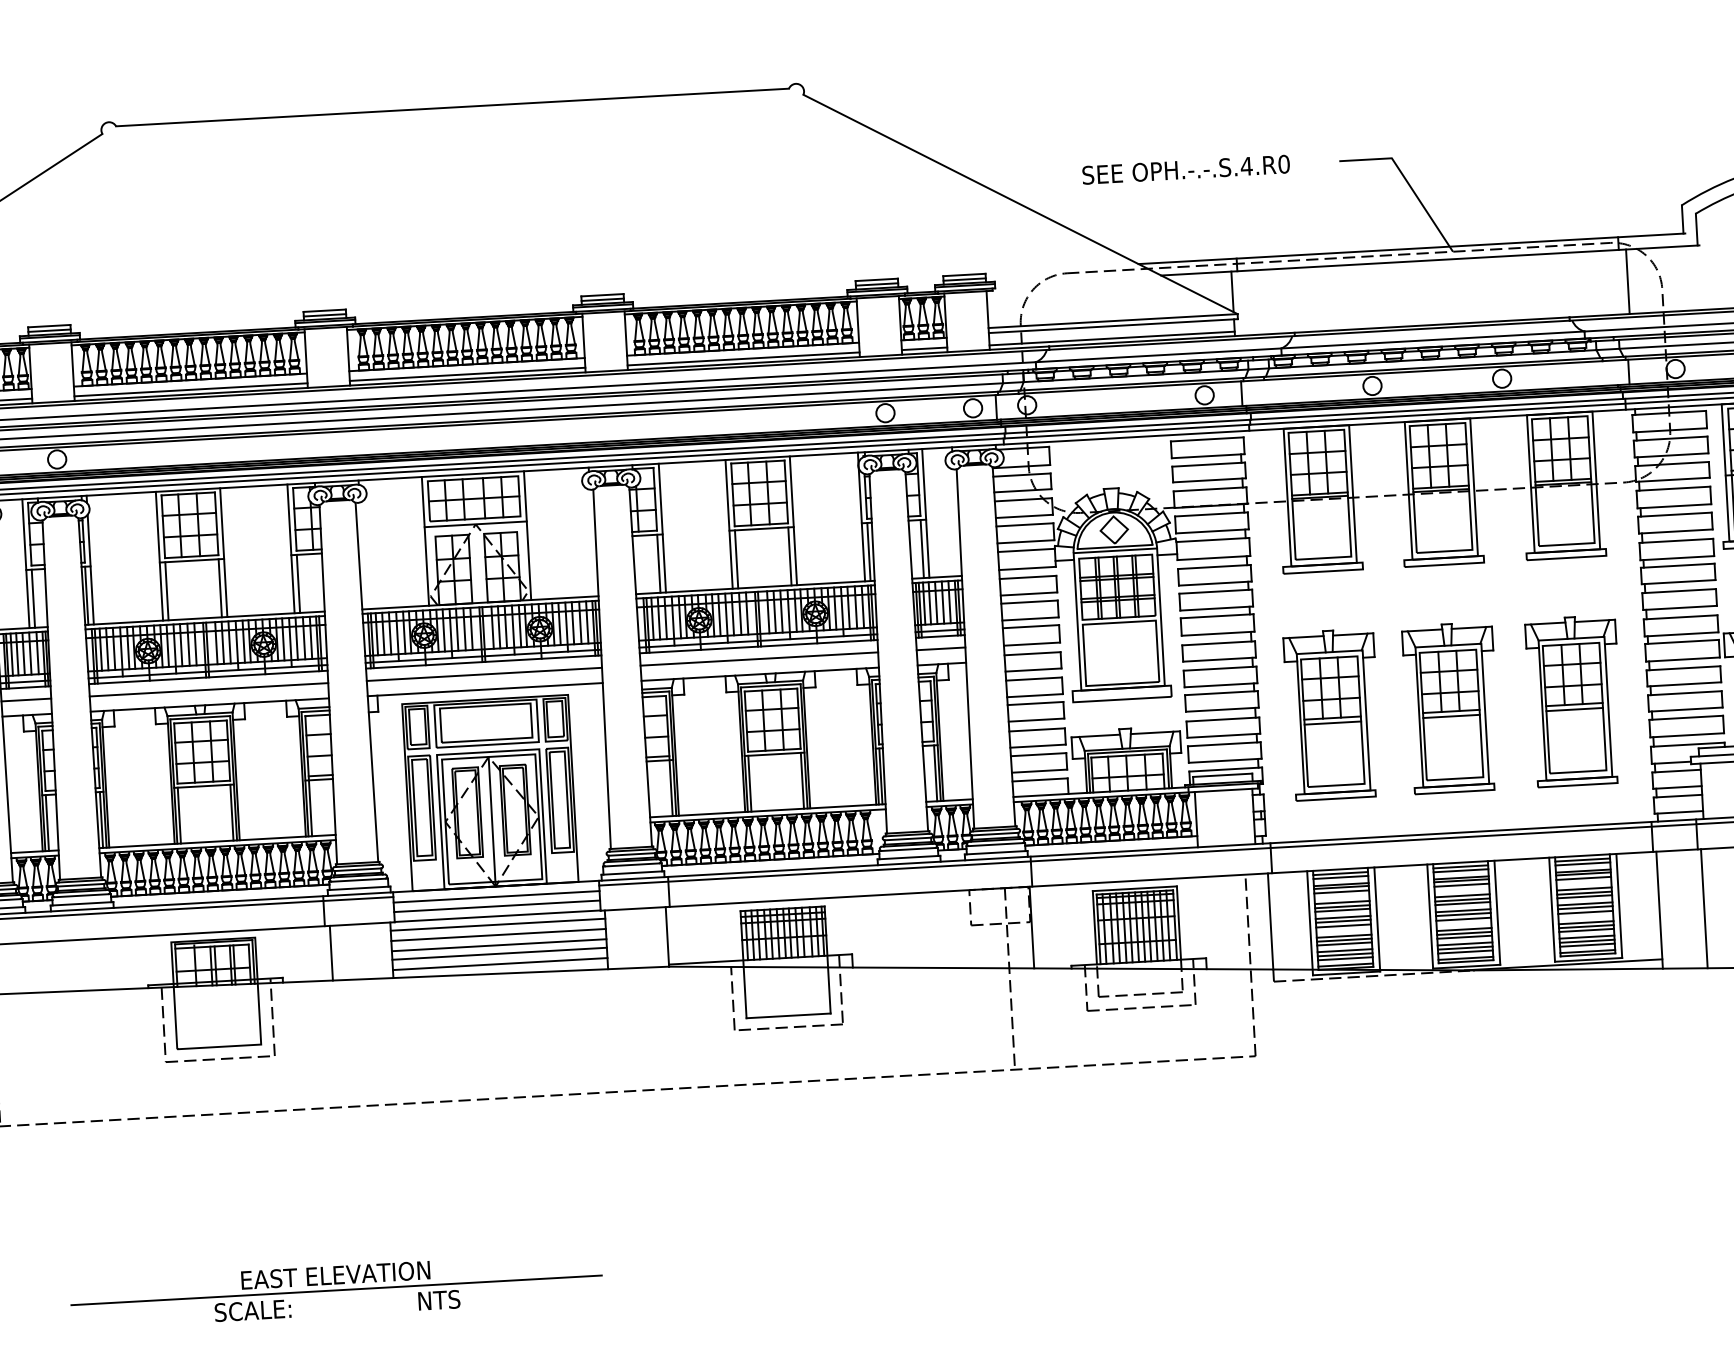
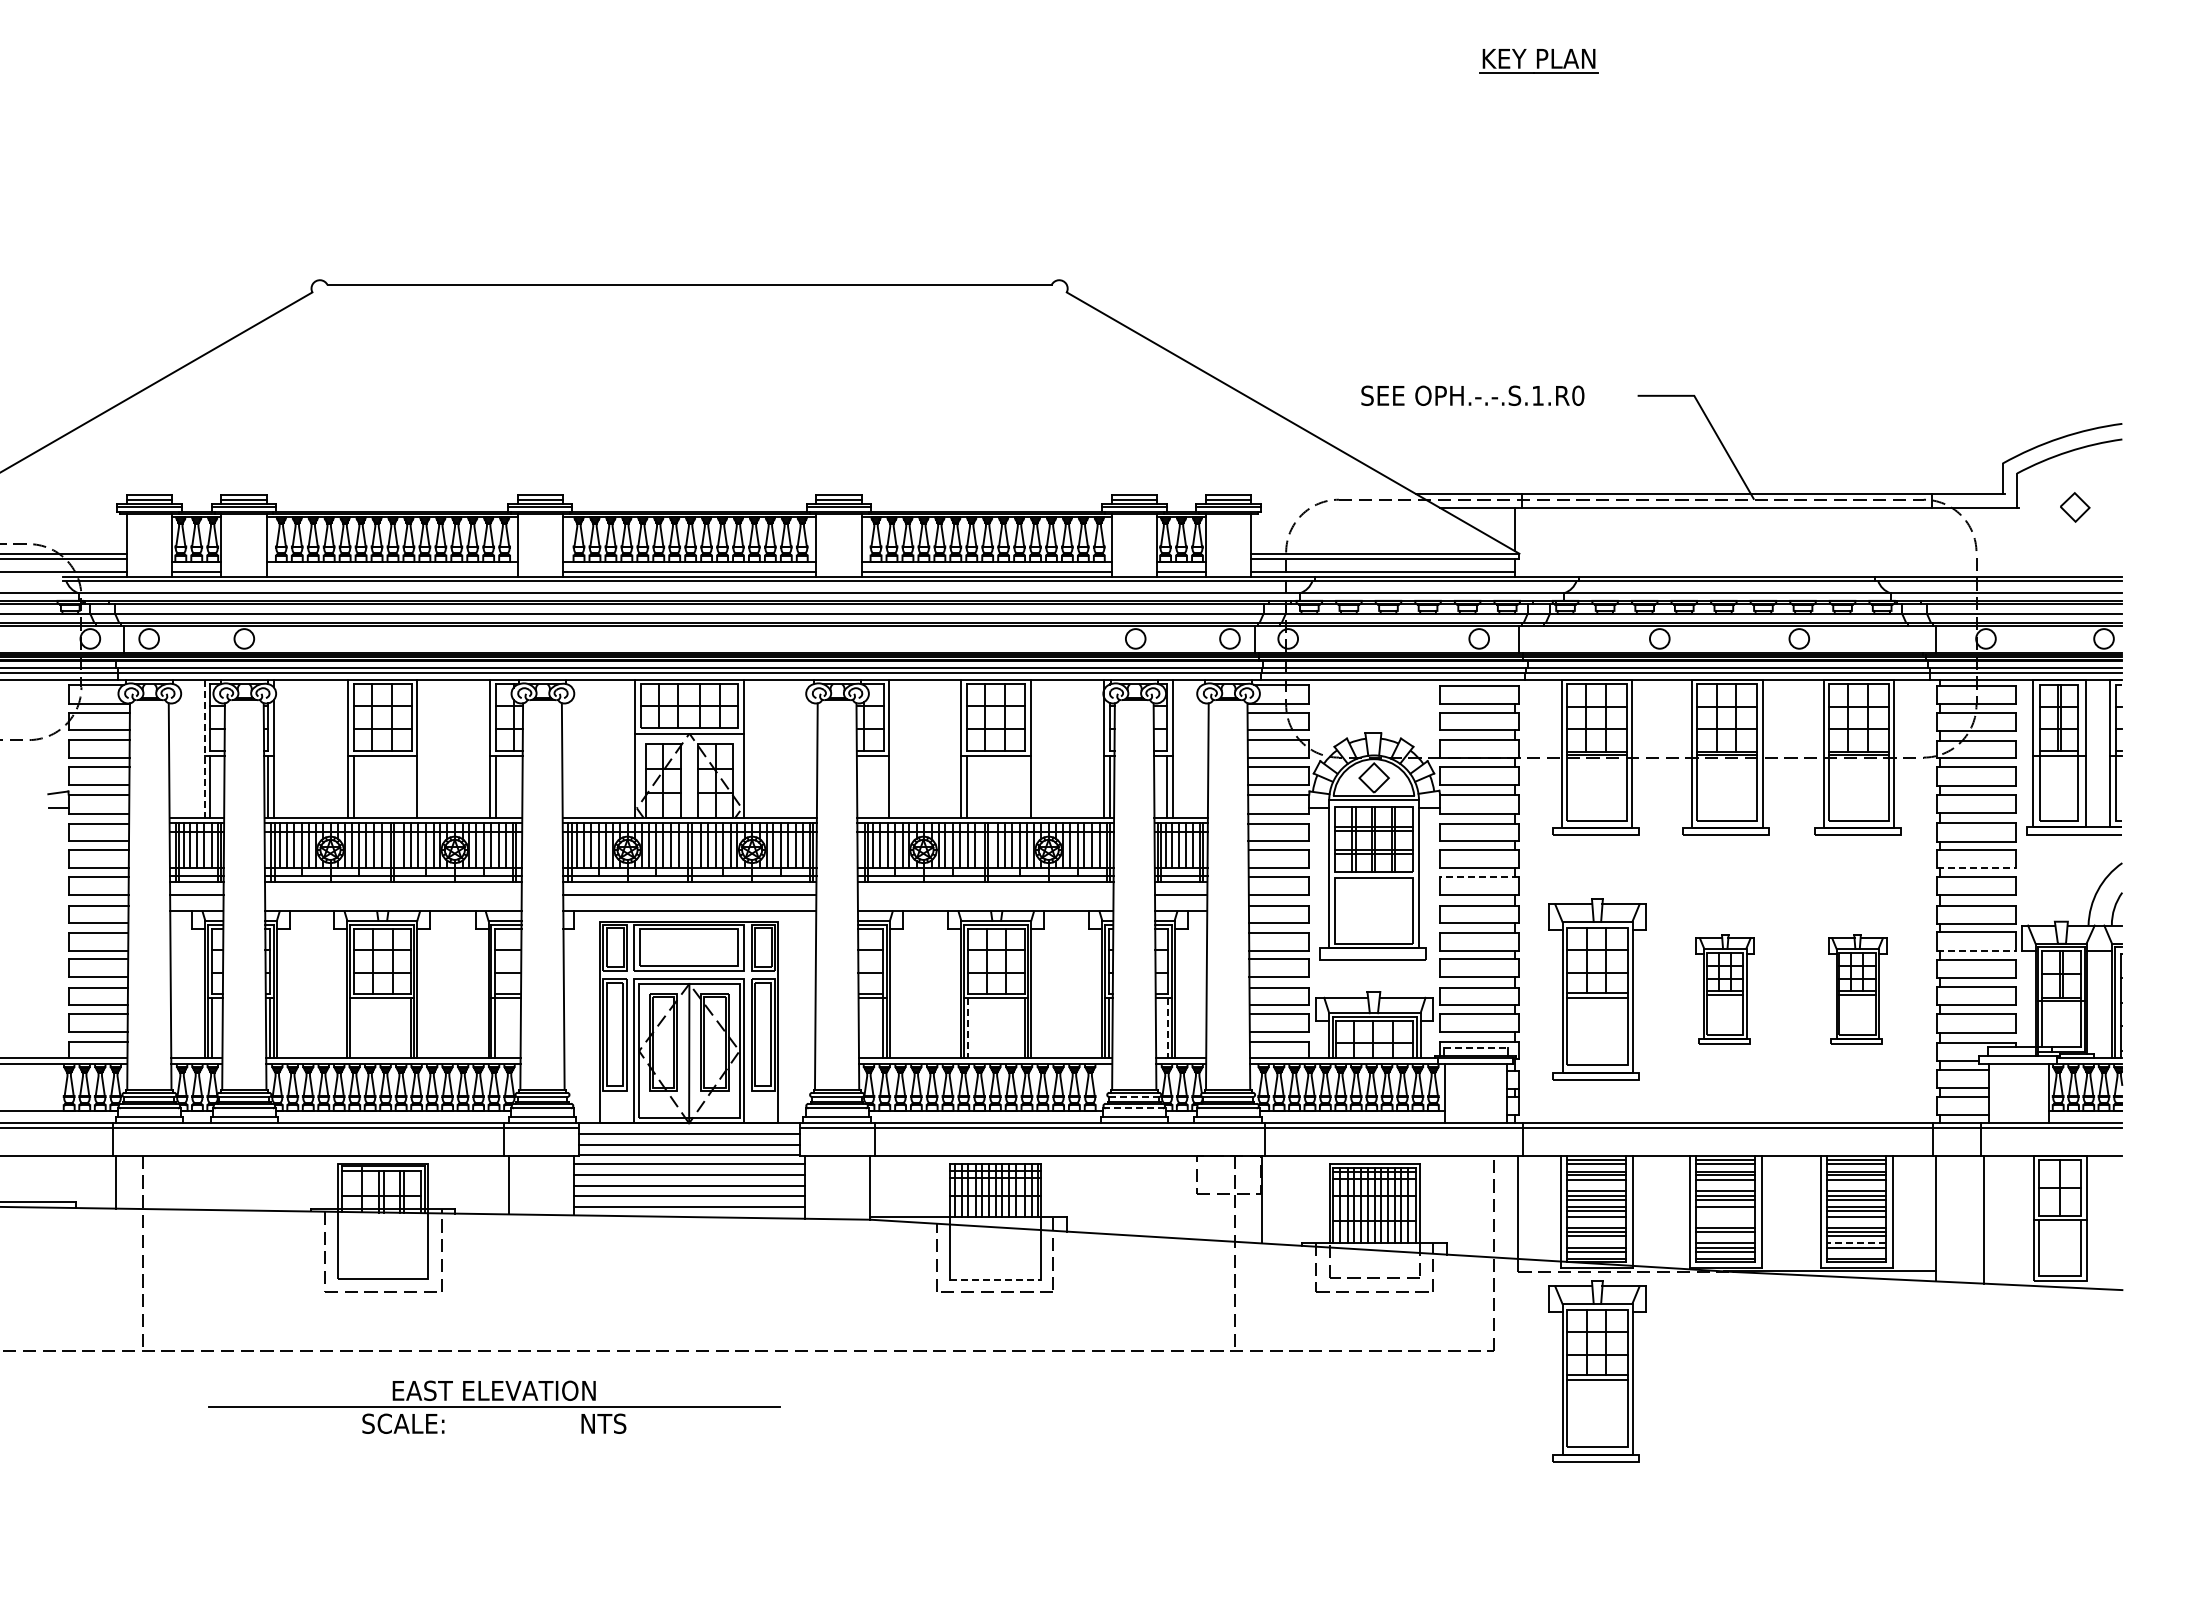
text: (1246, 166) -> (1537, 395), OPH.-.-.S.4.R0 -> OPH.-.-.S.1.R0
line: (1628, 281) -> (1940, 542), removed
line: (190, 390) -> (391, 572), removed
line: (789, 556) -> (1024, 786), removed
line: (658, 563) -> (883, 786), removed
line: (25, 564) -> (204, 749), solid -> dashed
line: (1678, 581) -> (1976, 867), solid -> dashed
line: (220, 587) -> (411, 786), removed
line: (1216, 616) -> (1478, 876), solid -> dashed
line: (759, 659) -> (985, 895), removed
line: (1683, 659) -> (1976, 951), solid -> dashed
line: (209, 690) -> (393, 895), removed
part: (1574, 701) -> (1857, 989), size x0.6
part: (1451, 708) -> (1725, 989), size x0.6
line: (935, 773) -> (1167, 1028), solid -> dashed
line: (1222, 775) -> (1475, 1047), solid -> dashed
line: (750, 783) -> (968, 1028), solid -> dashed
line: (179, 815) -> (354, 1028), removed
line: (908, 839) -> (1134, 1097), solid -> dashed
line: (908, 849) -> (1134, 1108), solid -> dashed
line: (1463, 914) -> (1725, 1211), removed
line: (1463, 919) -> (1725, 1216), removed
line: (1464, 936) -> (1725, 1235), removed
line: (1586, 937) -> (1856, 1243), solid -> dashed
line: (1587, 944) -> (1856, 1251), removed
line: (1344, 951) -> (1595, 1243), removed
line: (789, 1015) -> (996, 1279), solid -> dashed
part: (1352, 1069) -> (1597, 1371), added
part: (336, 1289) -> (494, 1406), moved

